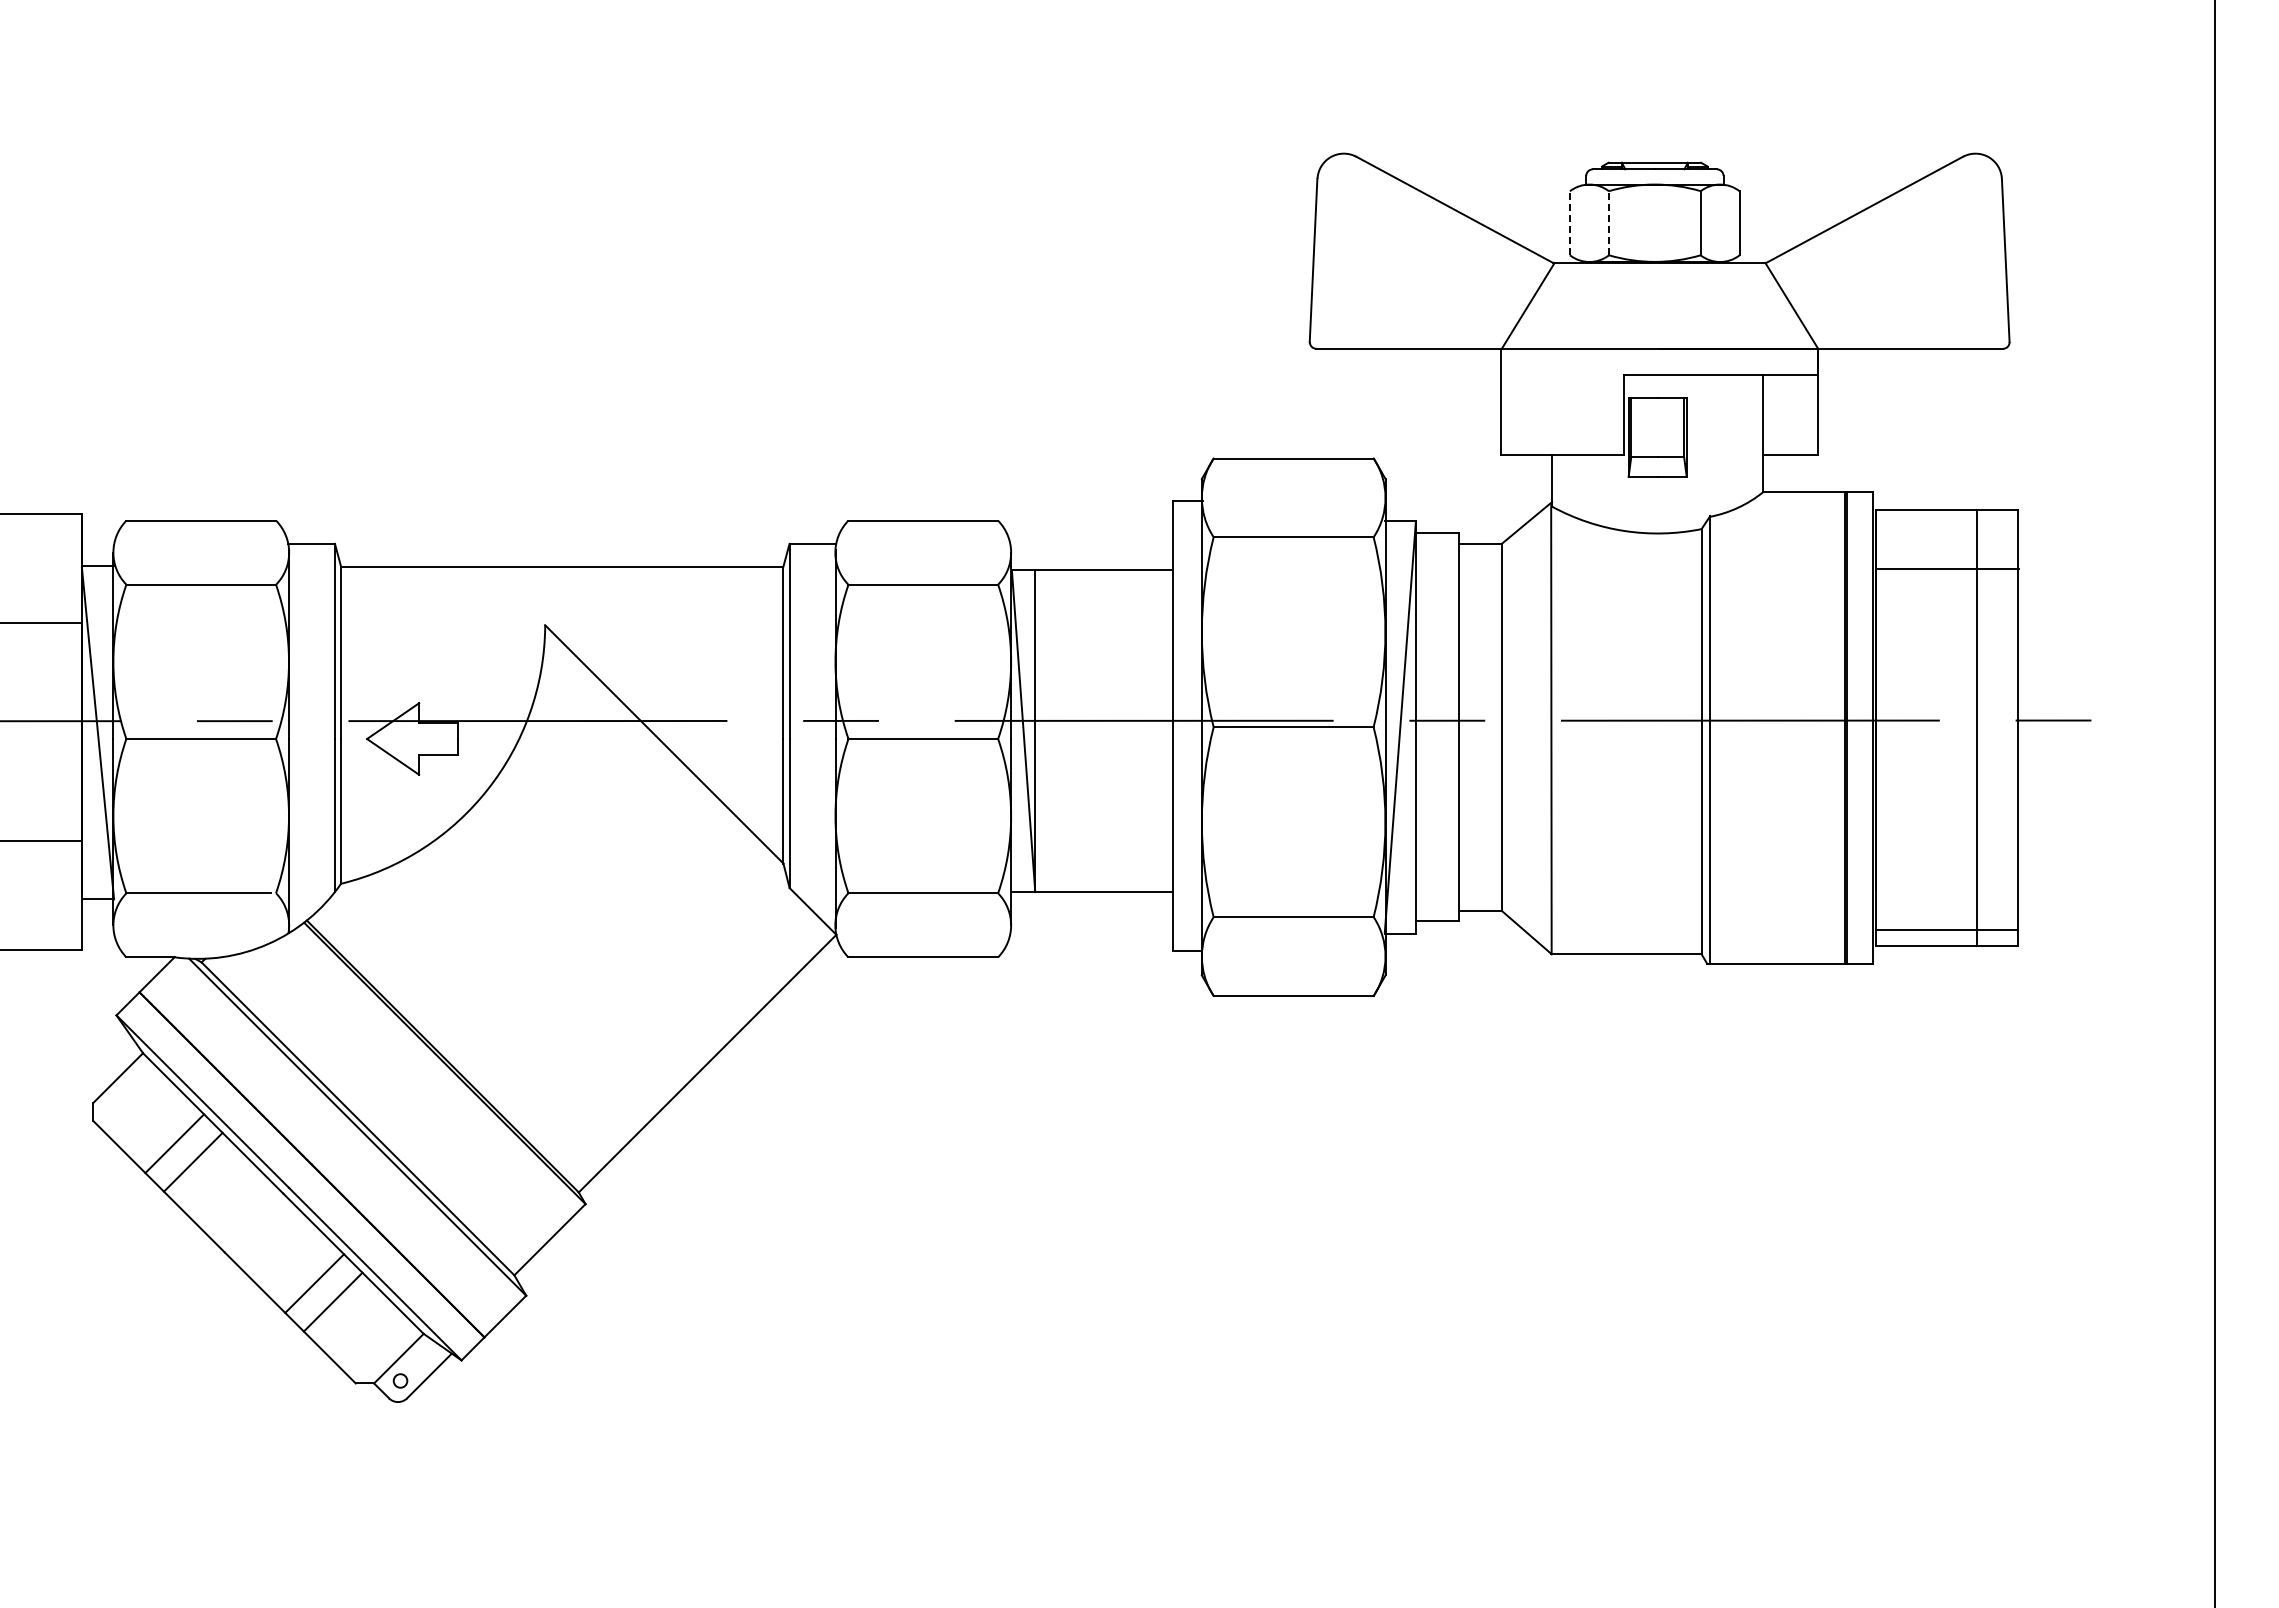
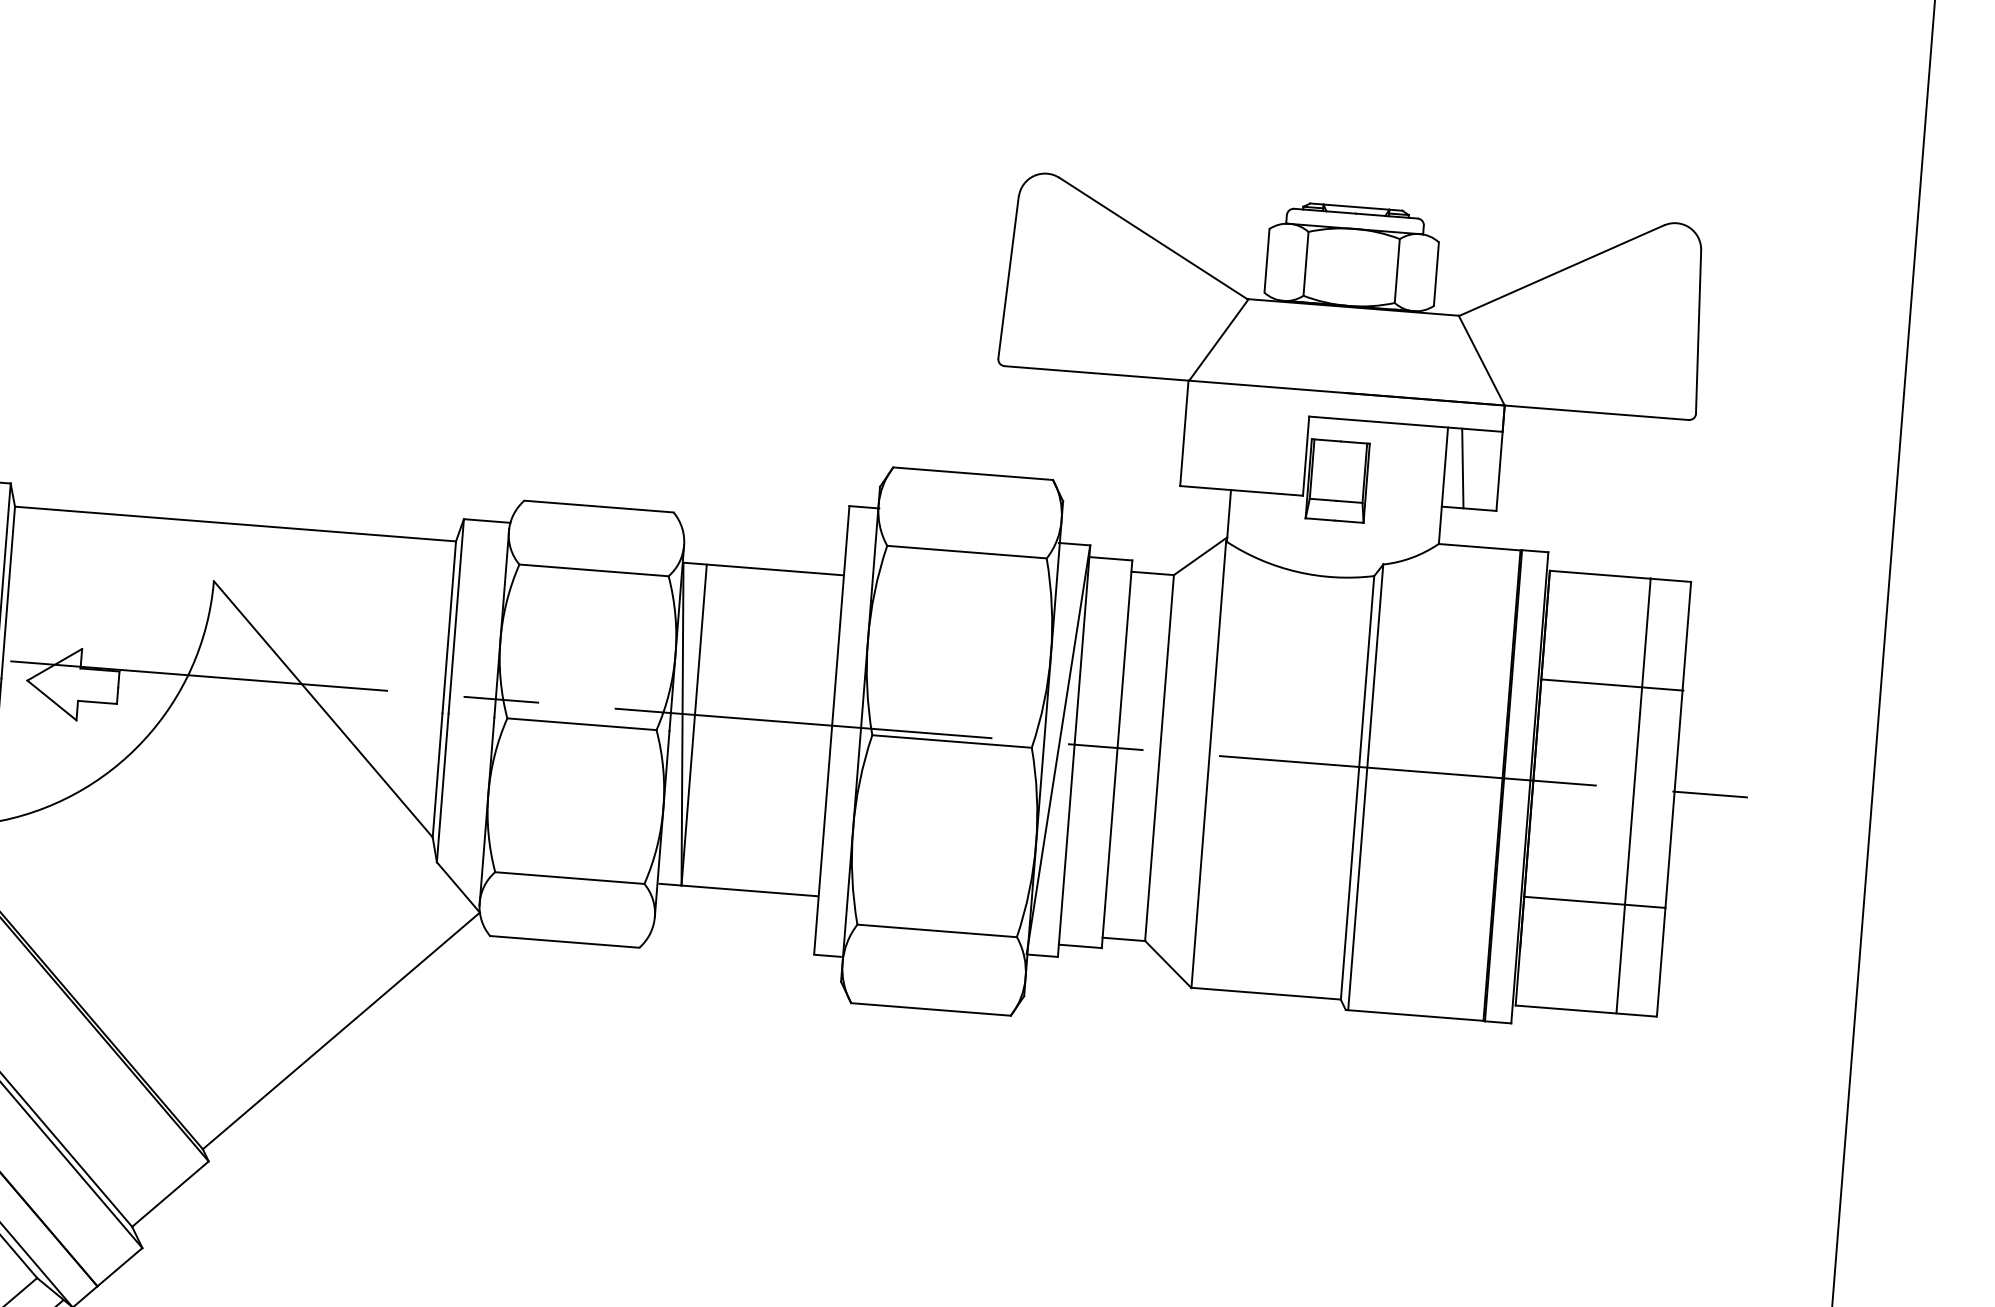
line: (1569, 223) -> (1266, 261), dashed -> solid
line: (1609, 223) -> (1306, 264), dashed -> solid
line: (1781, 414) -> (1462, 468), added
line: (1947, 569) -> (1612, 685), moved
line: (1946, 930) -> (1594, 902), moved

